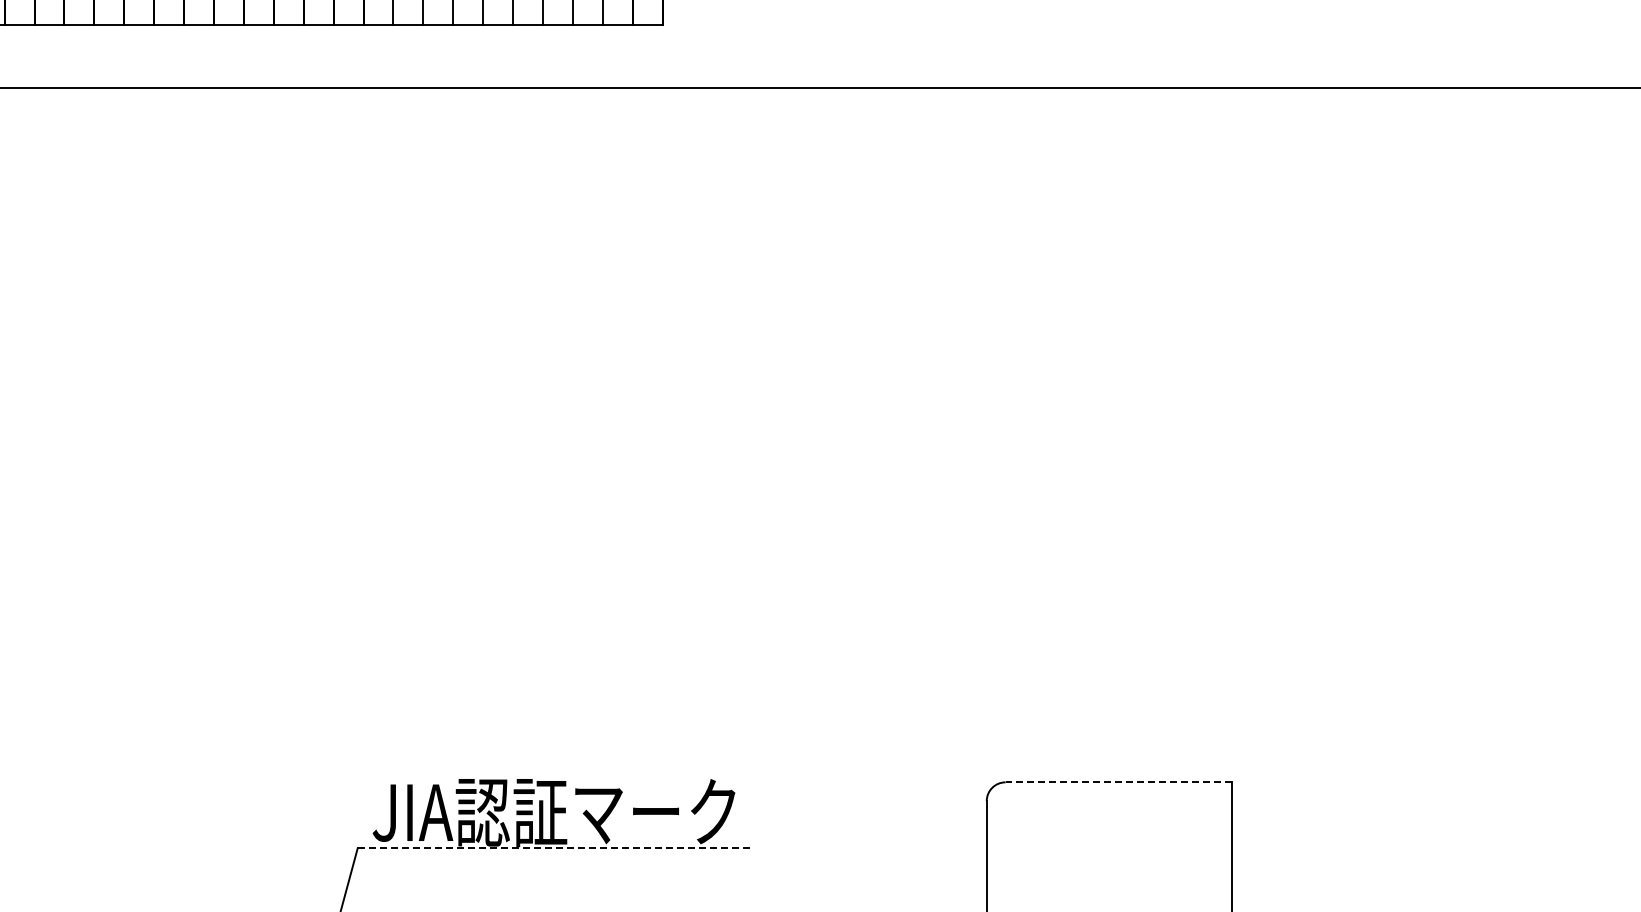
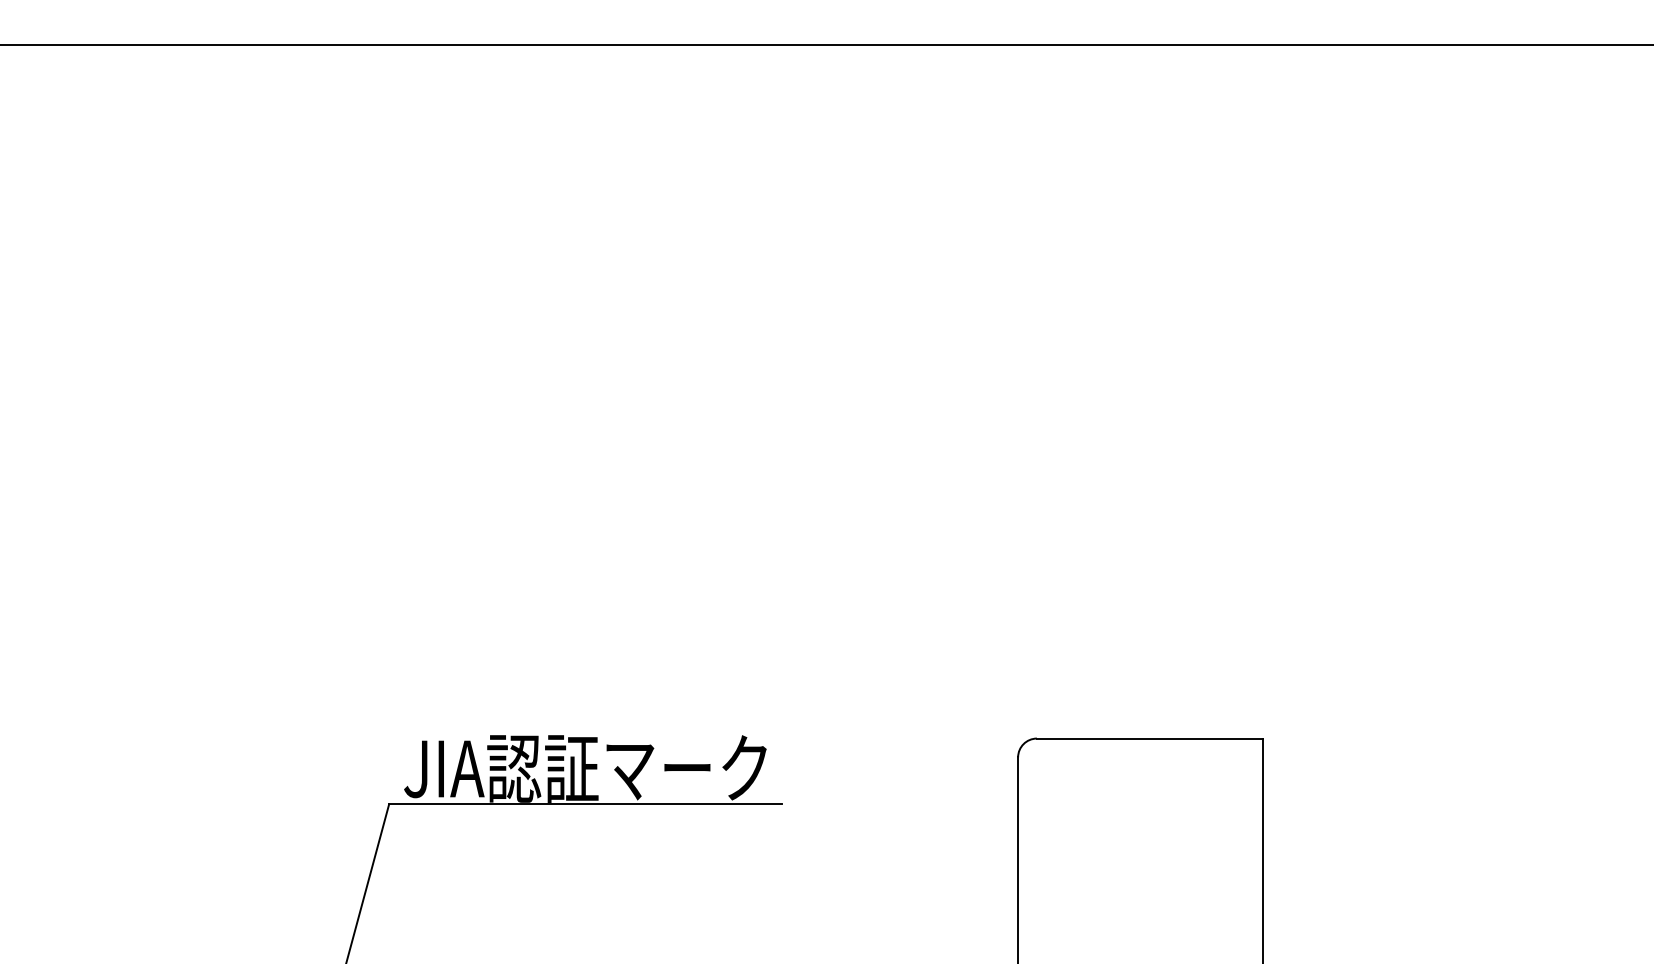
line: (1118, 782) -> (1149, 738), dashed -> solid
line: (553, 848) -> (584, 804), dashed -> solid

